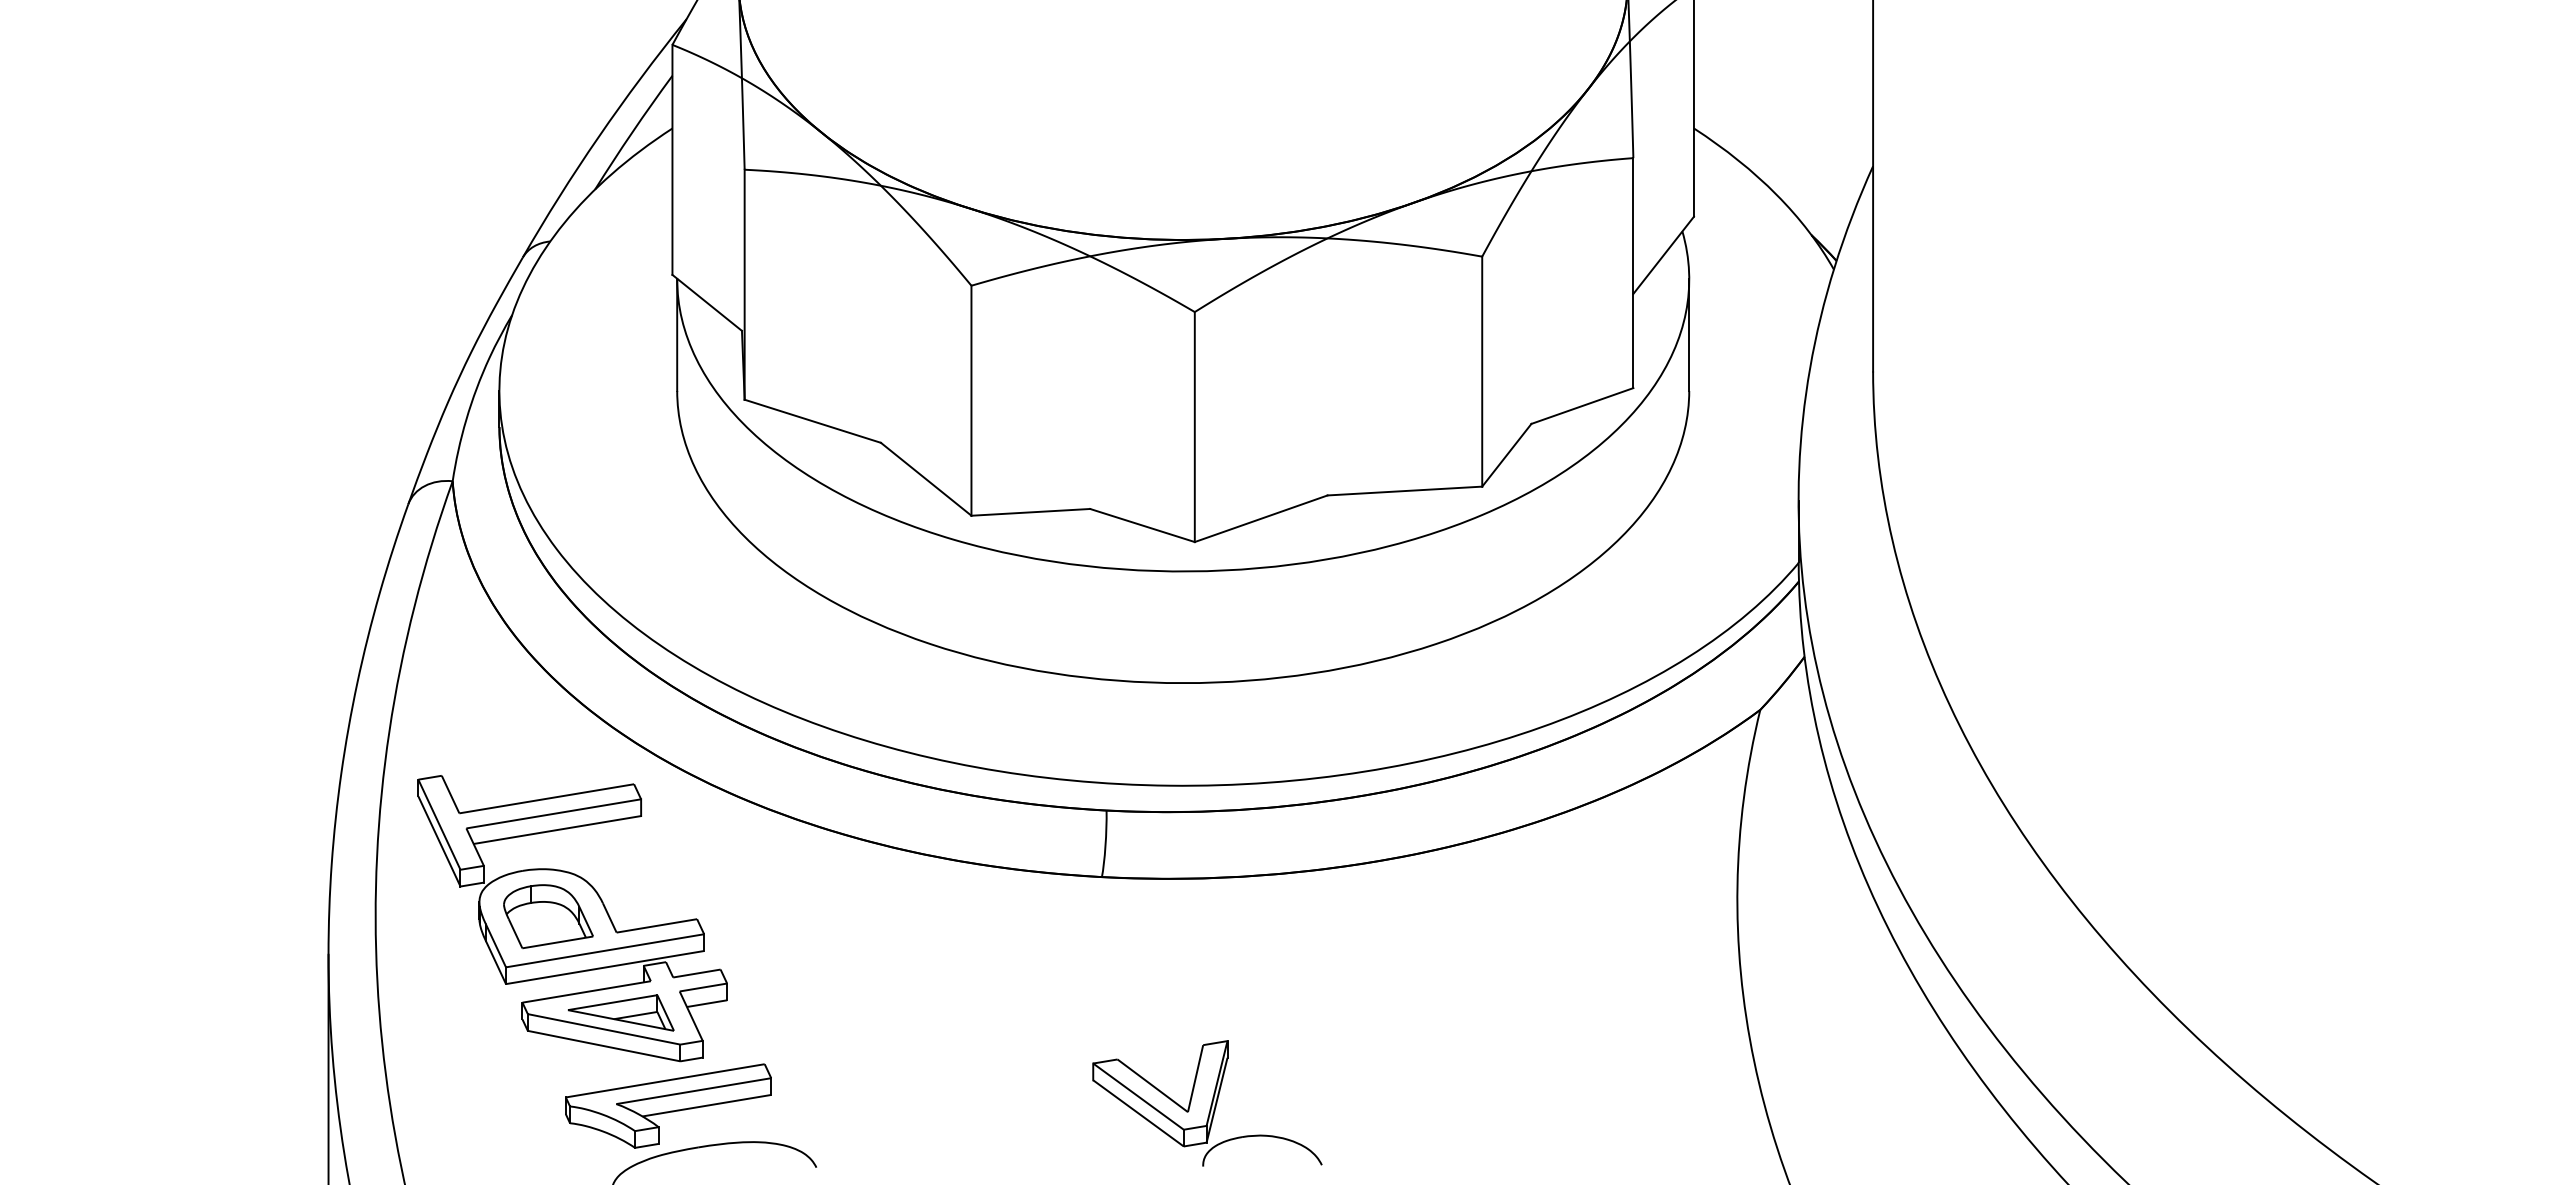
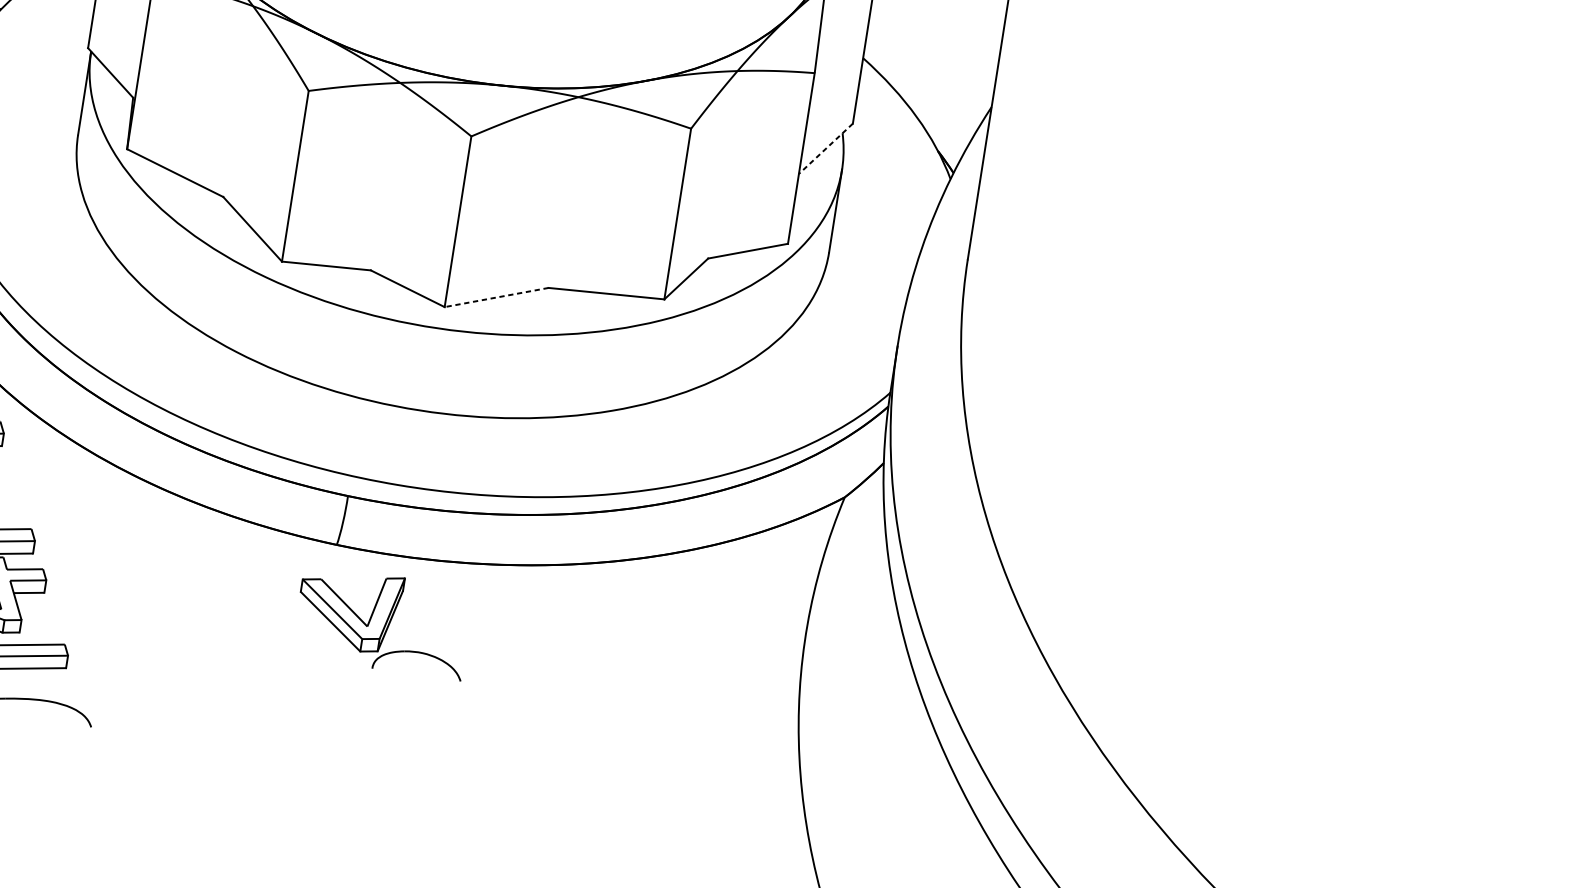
line: (1663, 255) -> (825, 148), solid -> dashed
line: (1260, 518) -> (496, 297), solid -> dashed
part: (1207, 1103) -> (382, 622), moved

